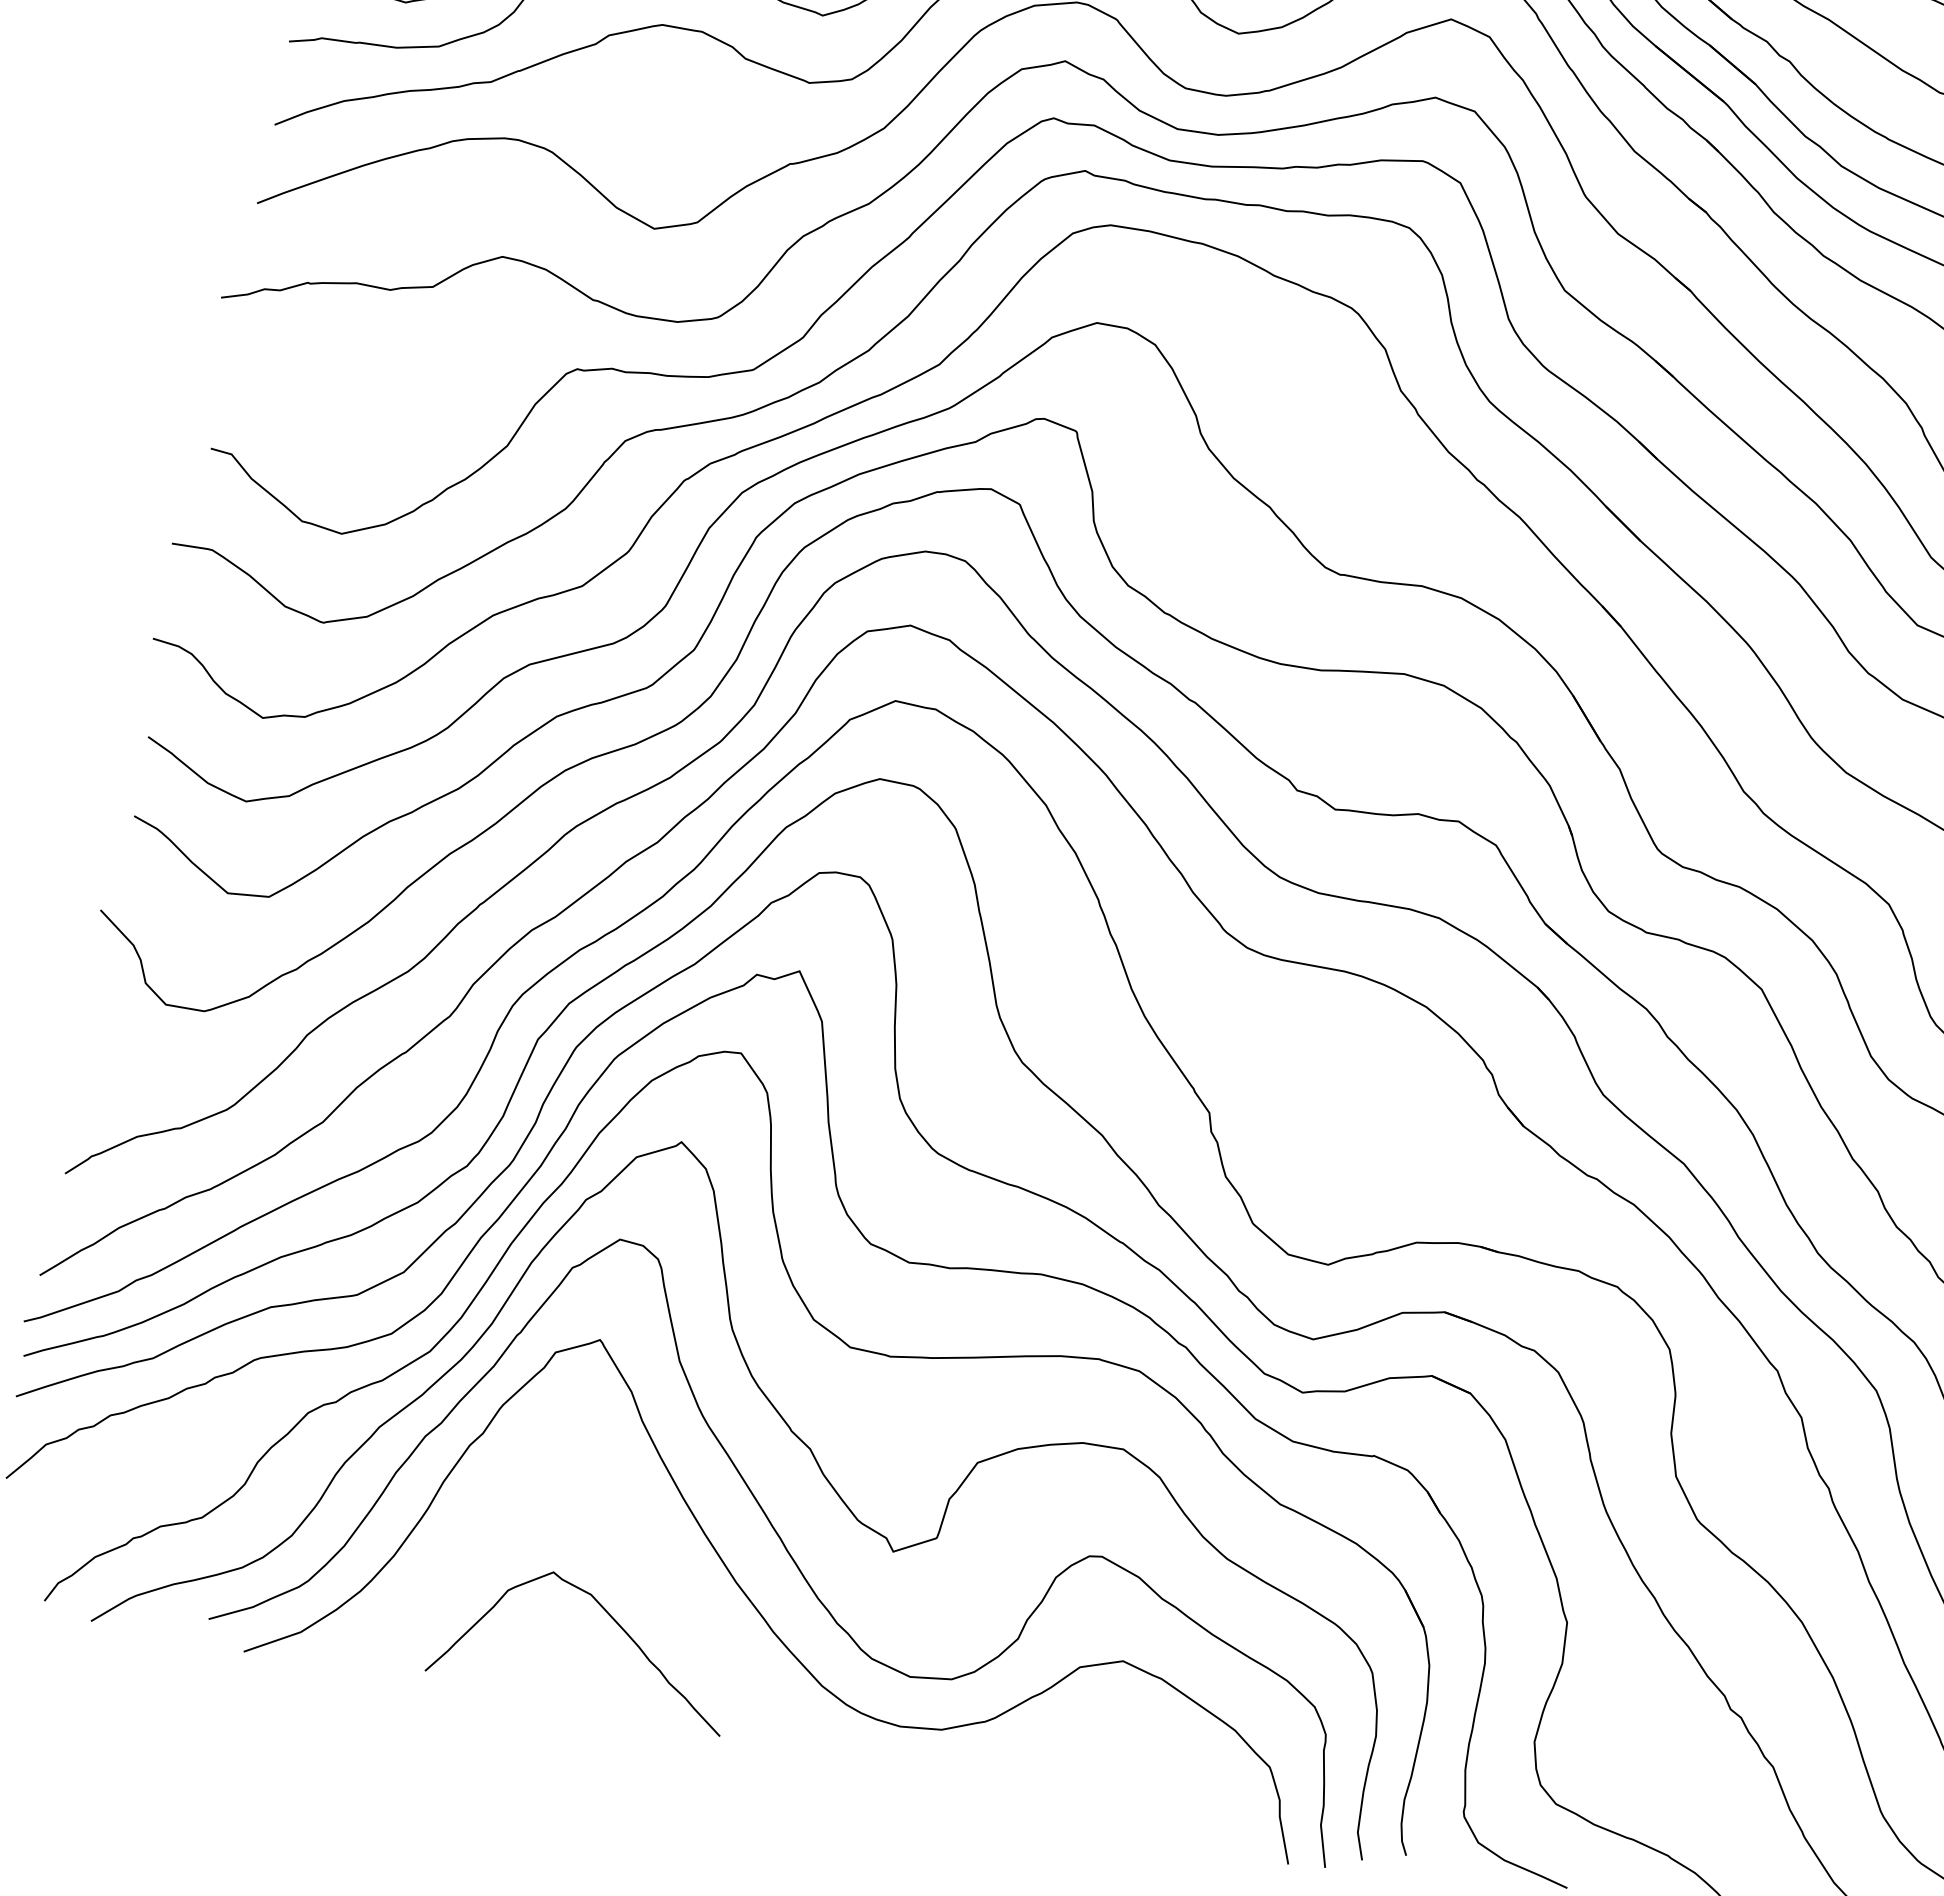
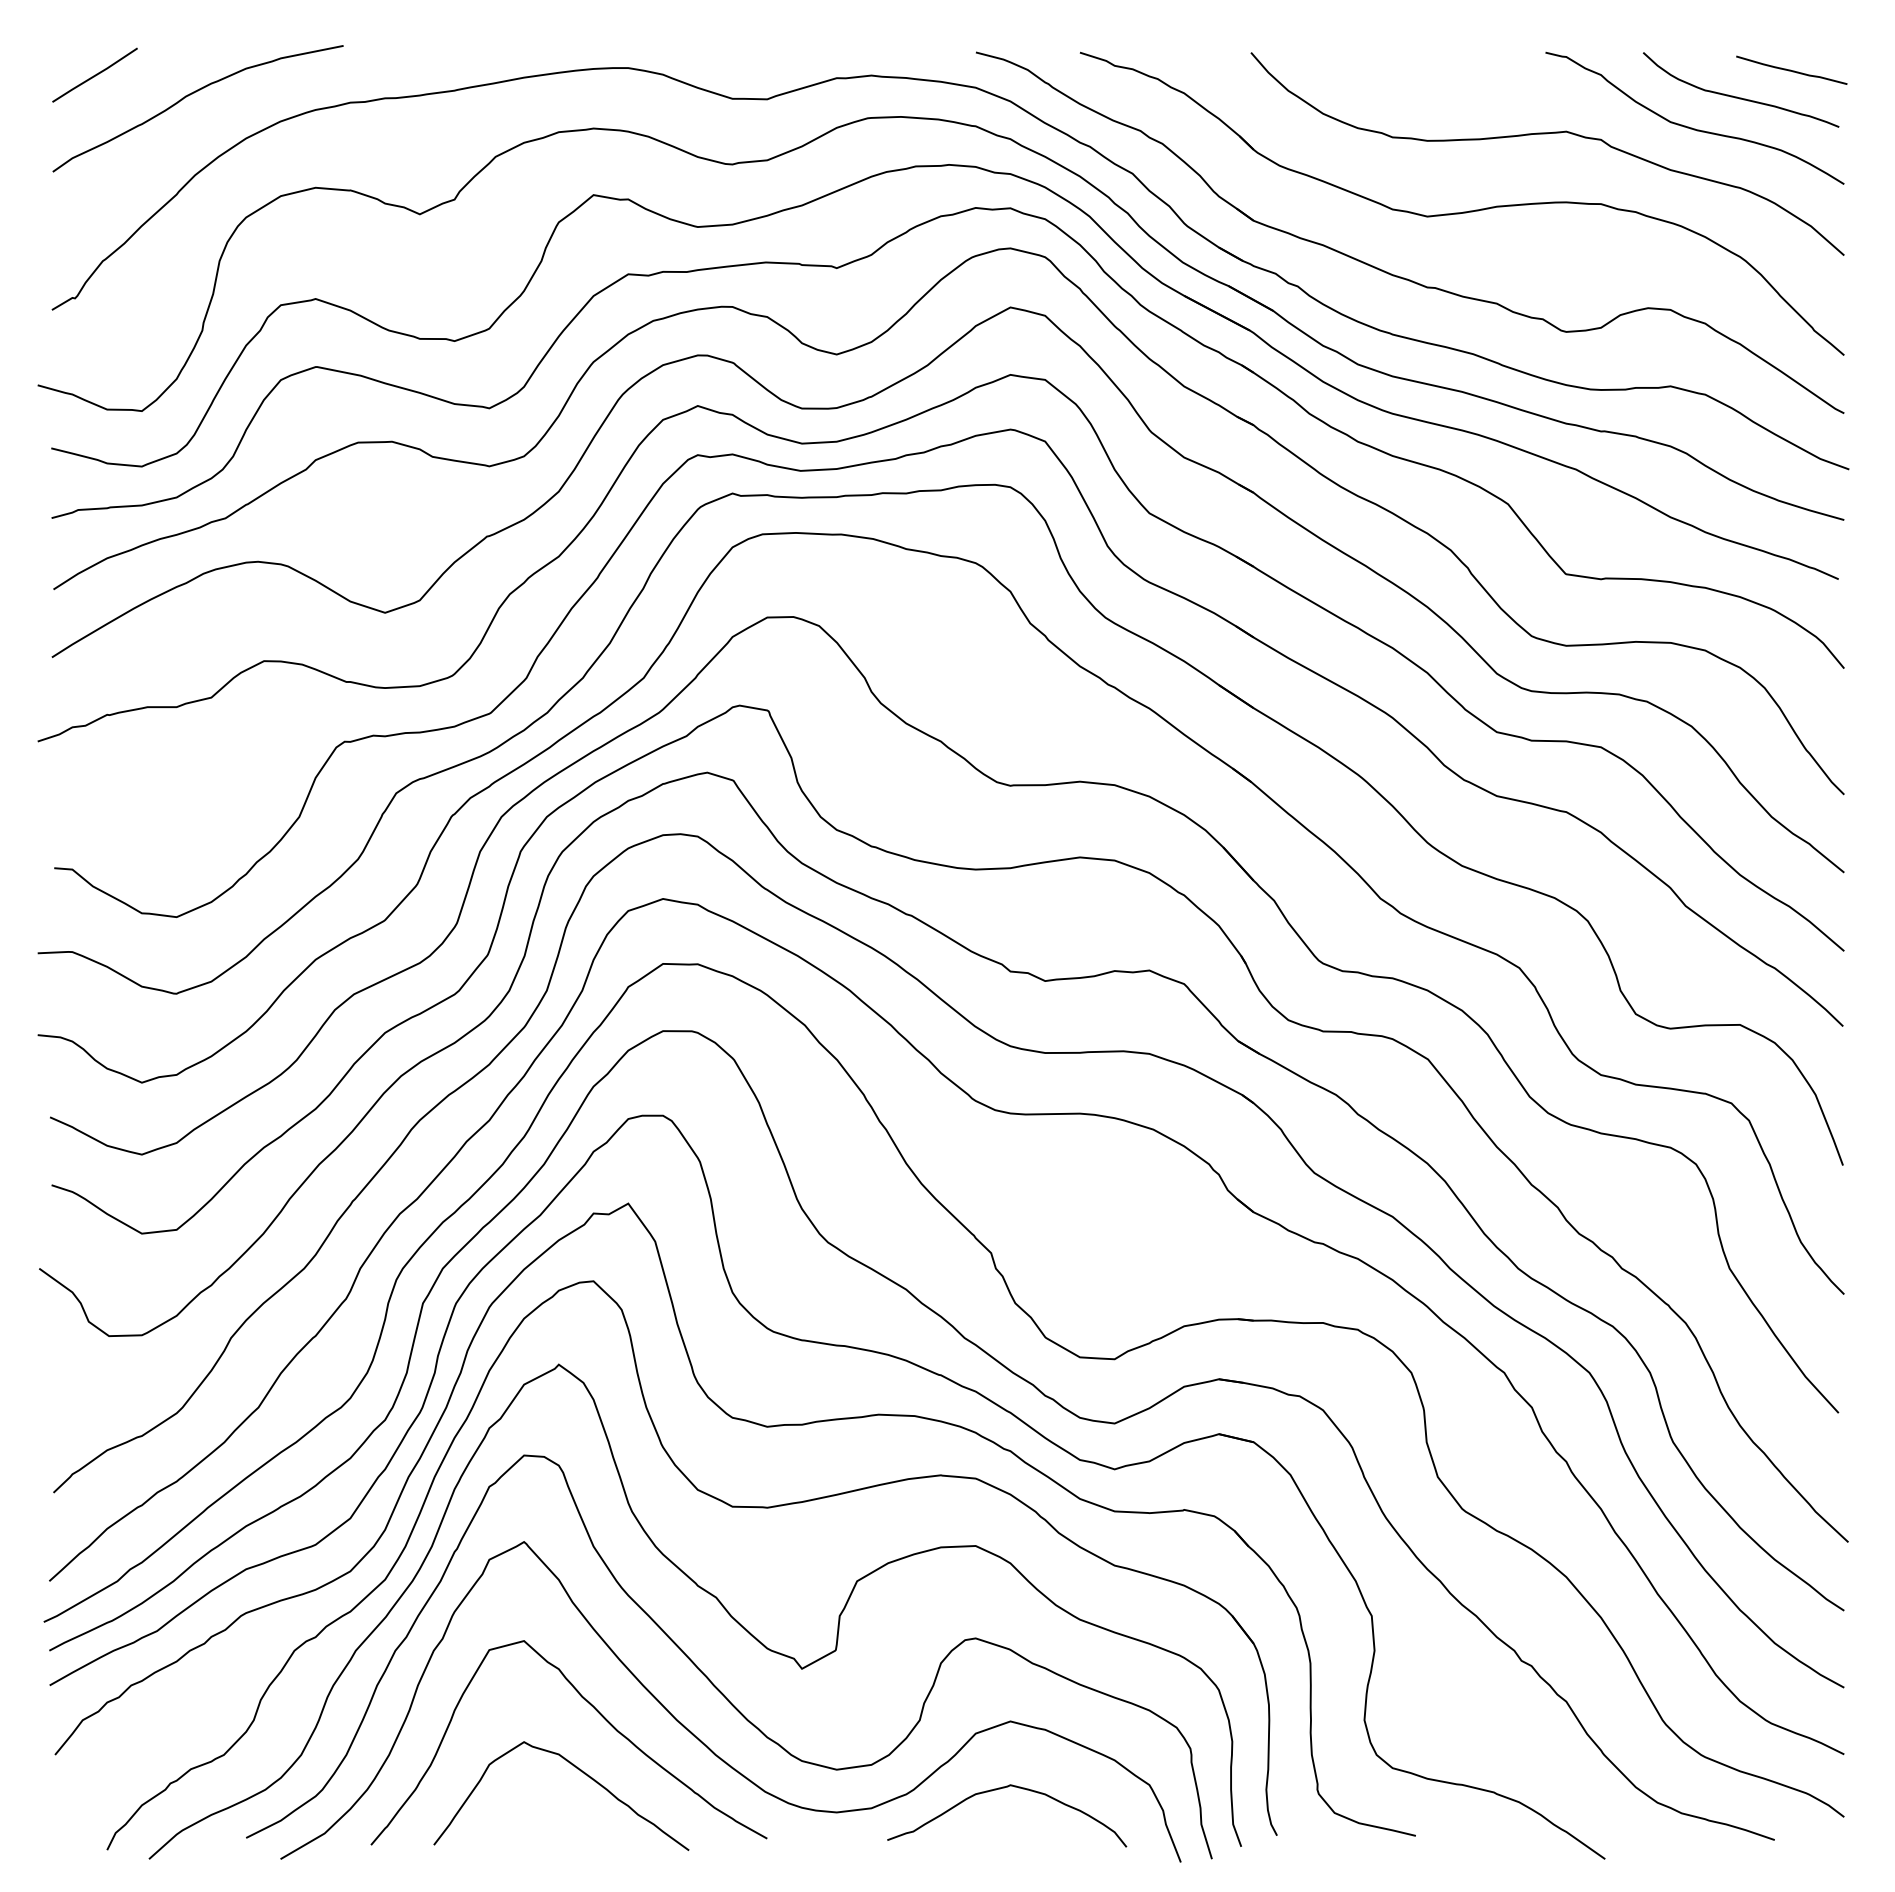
curve: (645, 1554) -> (597, 1712), added
curve: (1095, 1737) -> (1000, 1789), added

